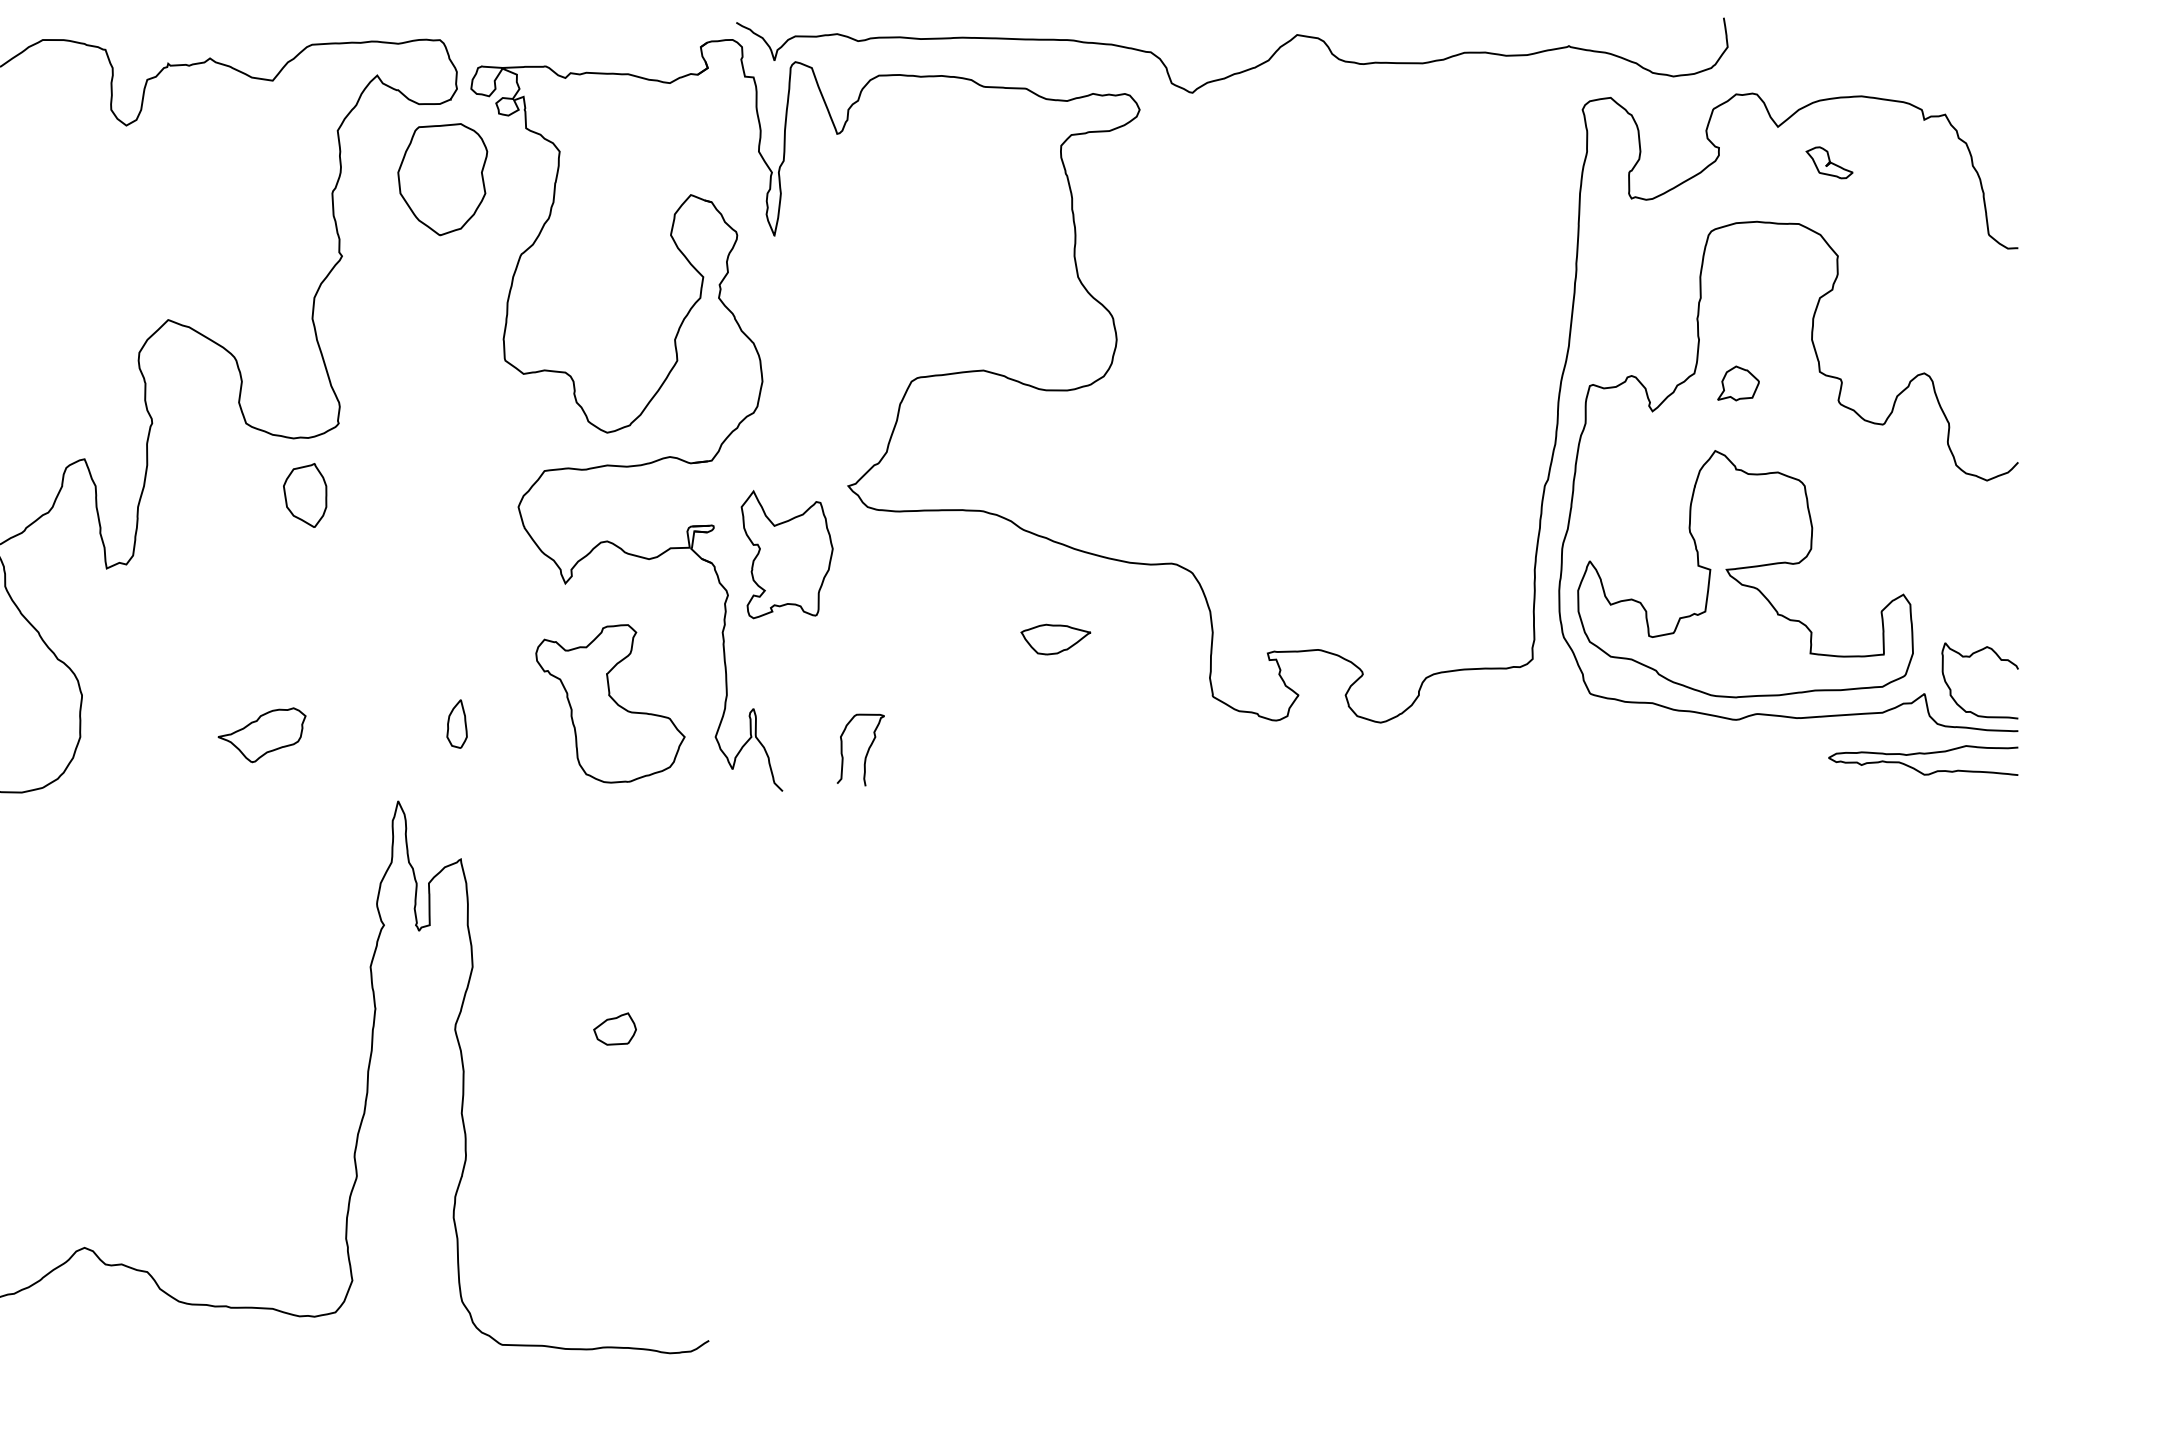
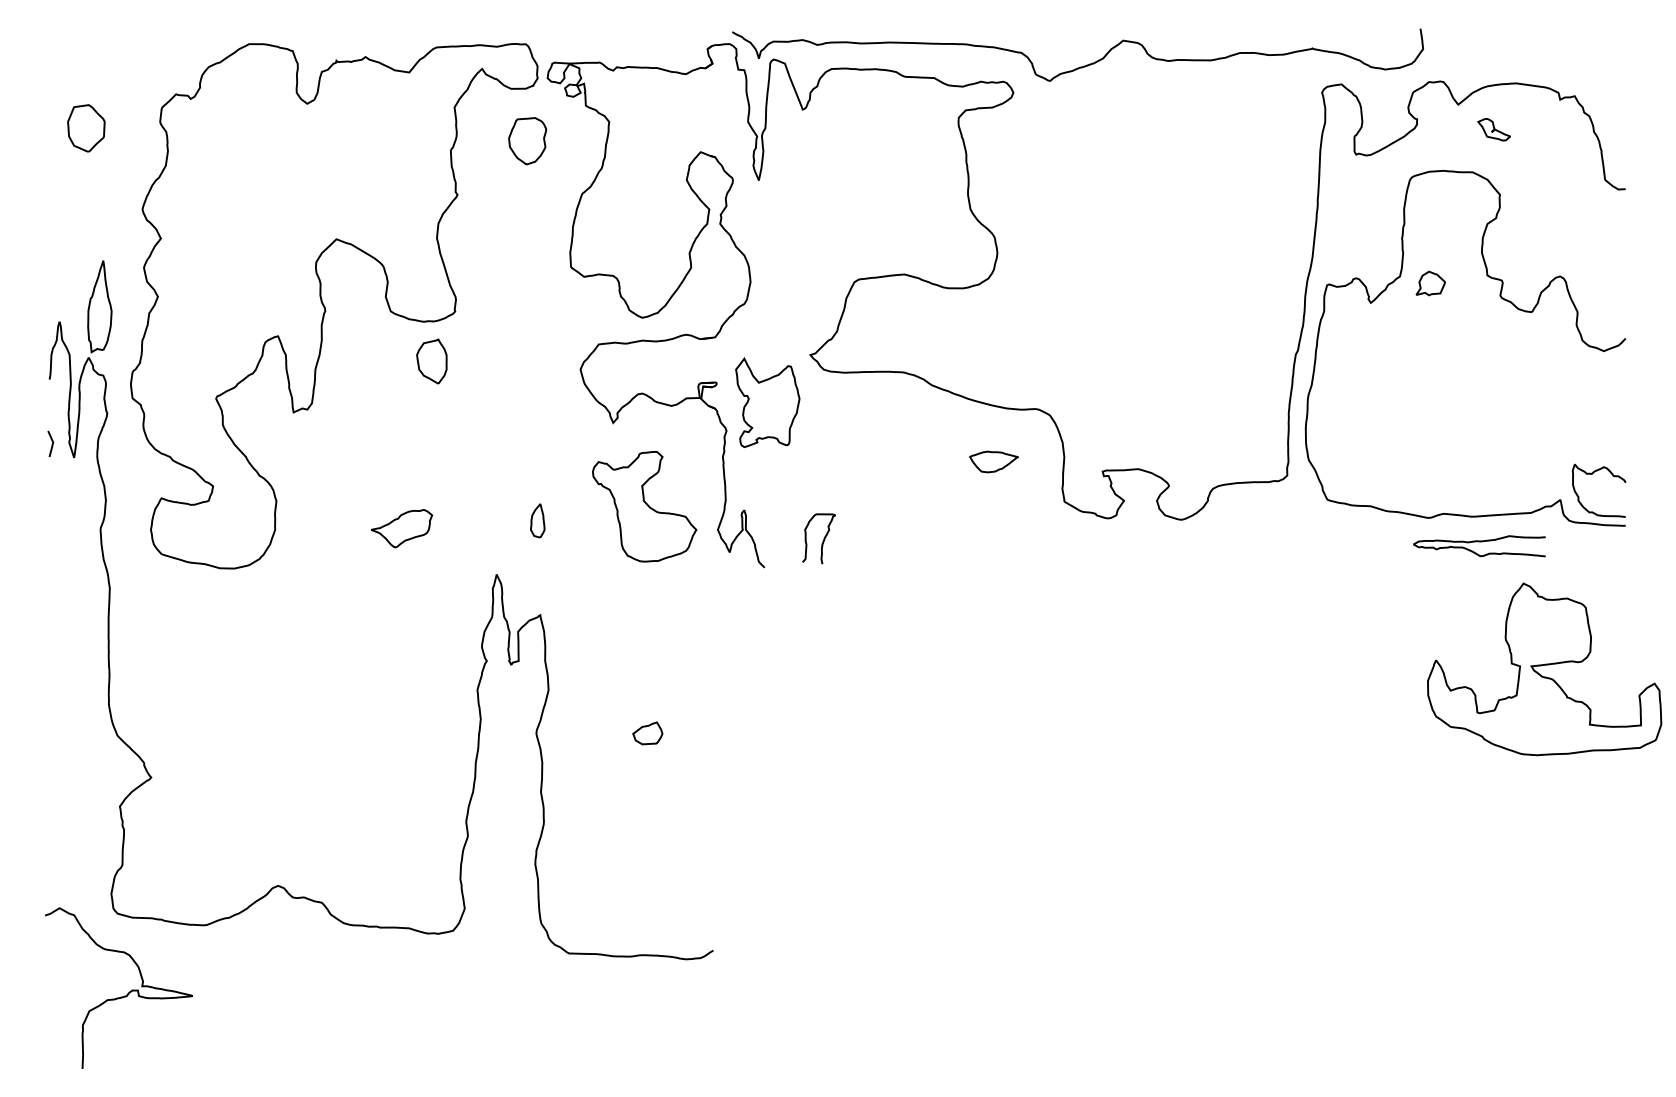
part: (442, 178) -> (527, 140), size x0.6
part: (1745, 574) -> (1544, 669), moved
part: (1055, 638) -> (993, 461), moved
curve: (1923, 755) -> (1479, 542), moved

